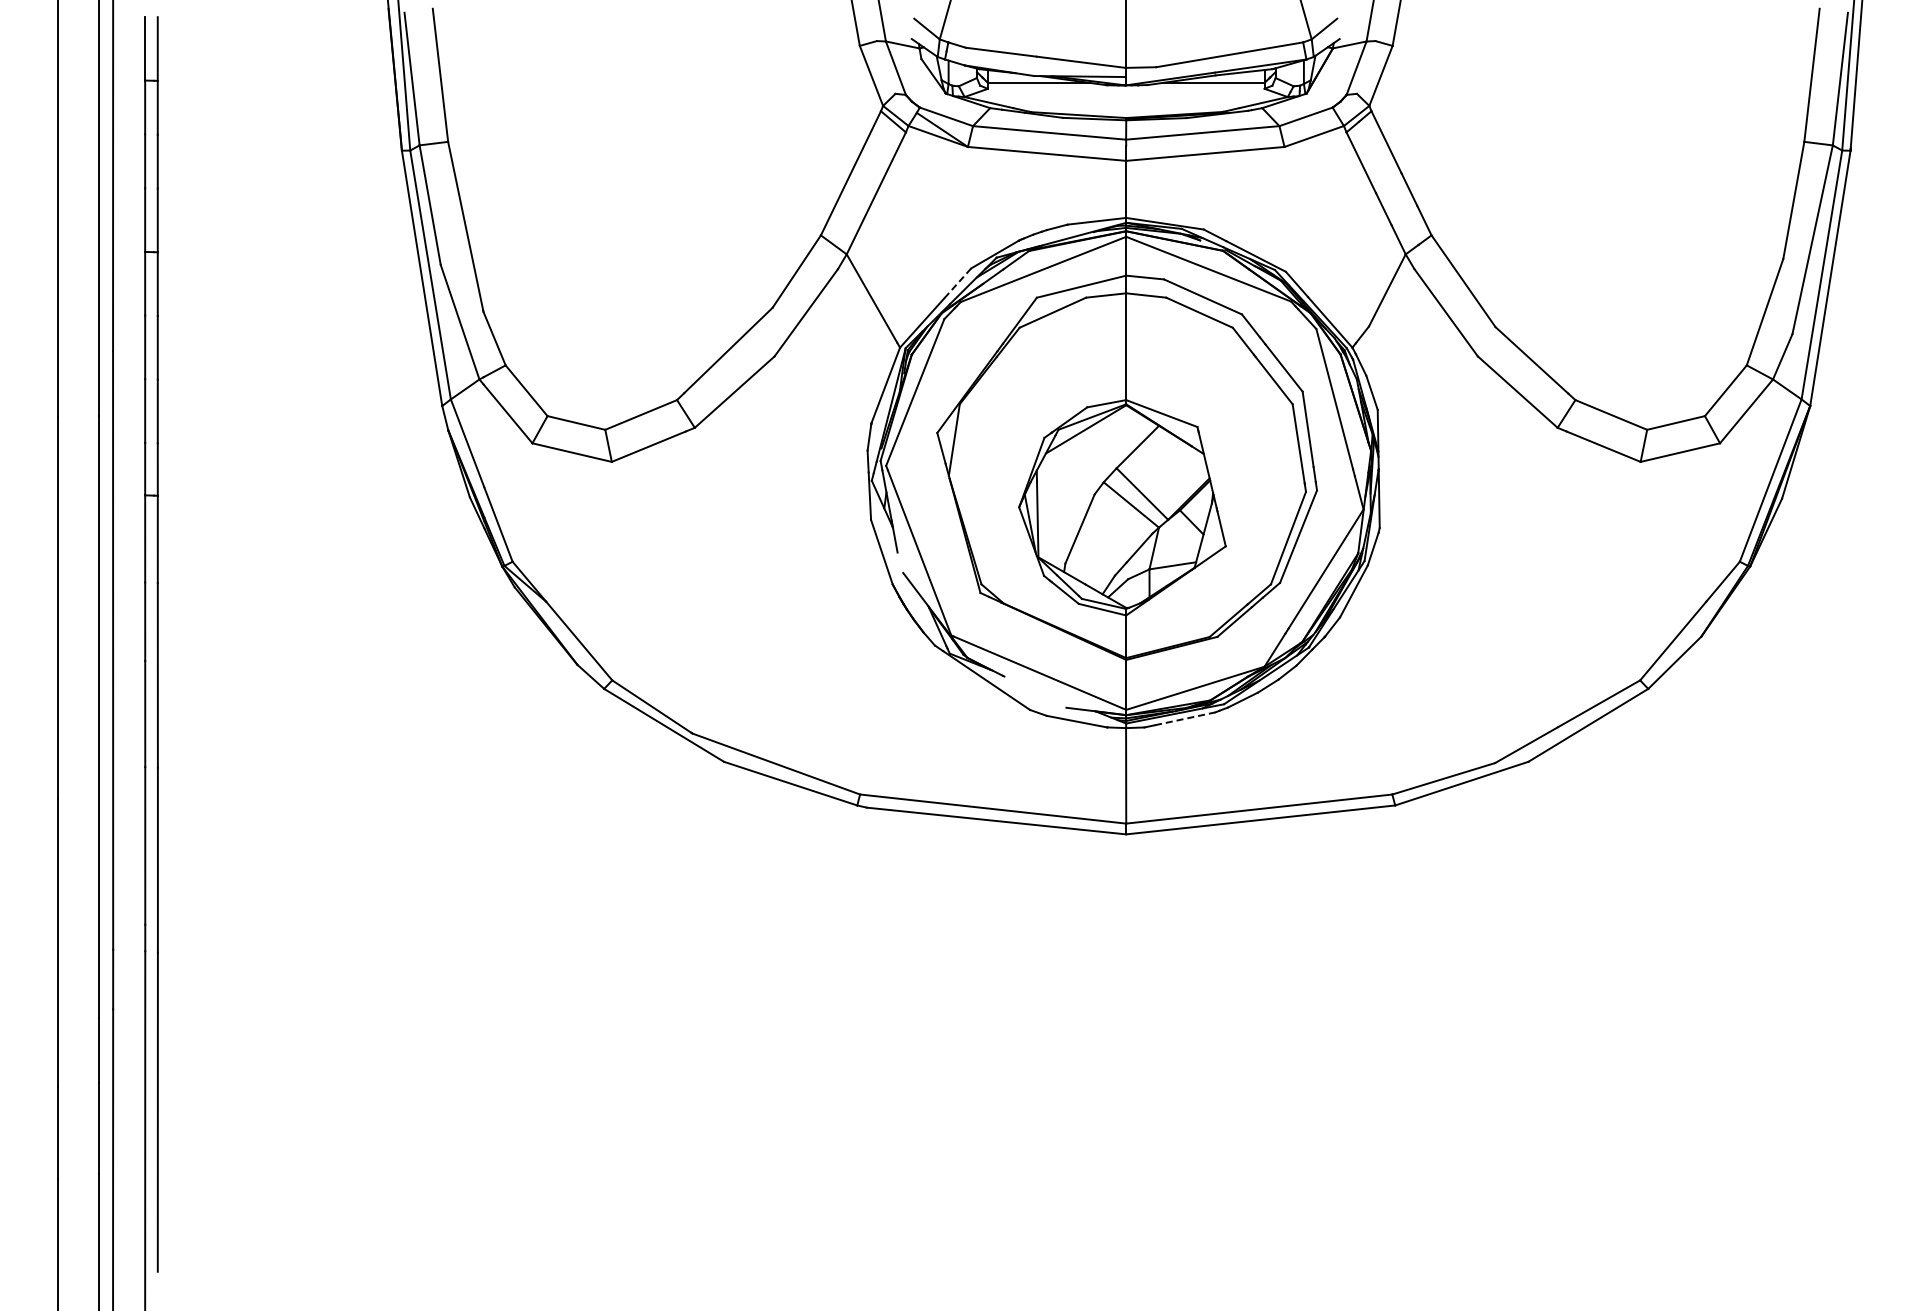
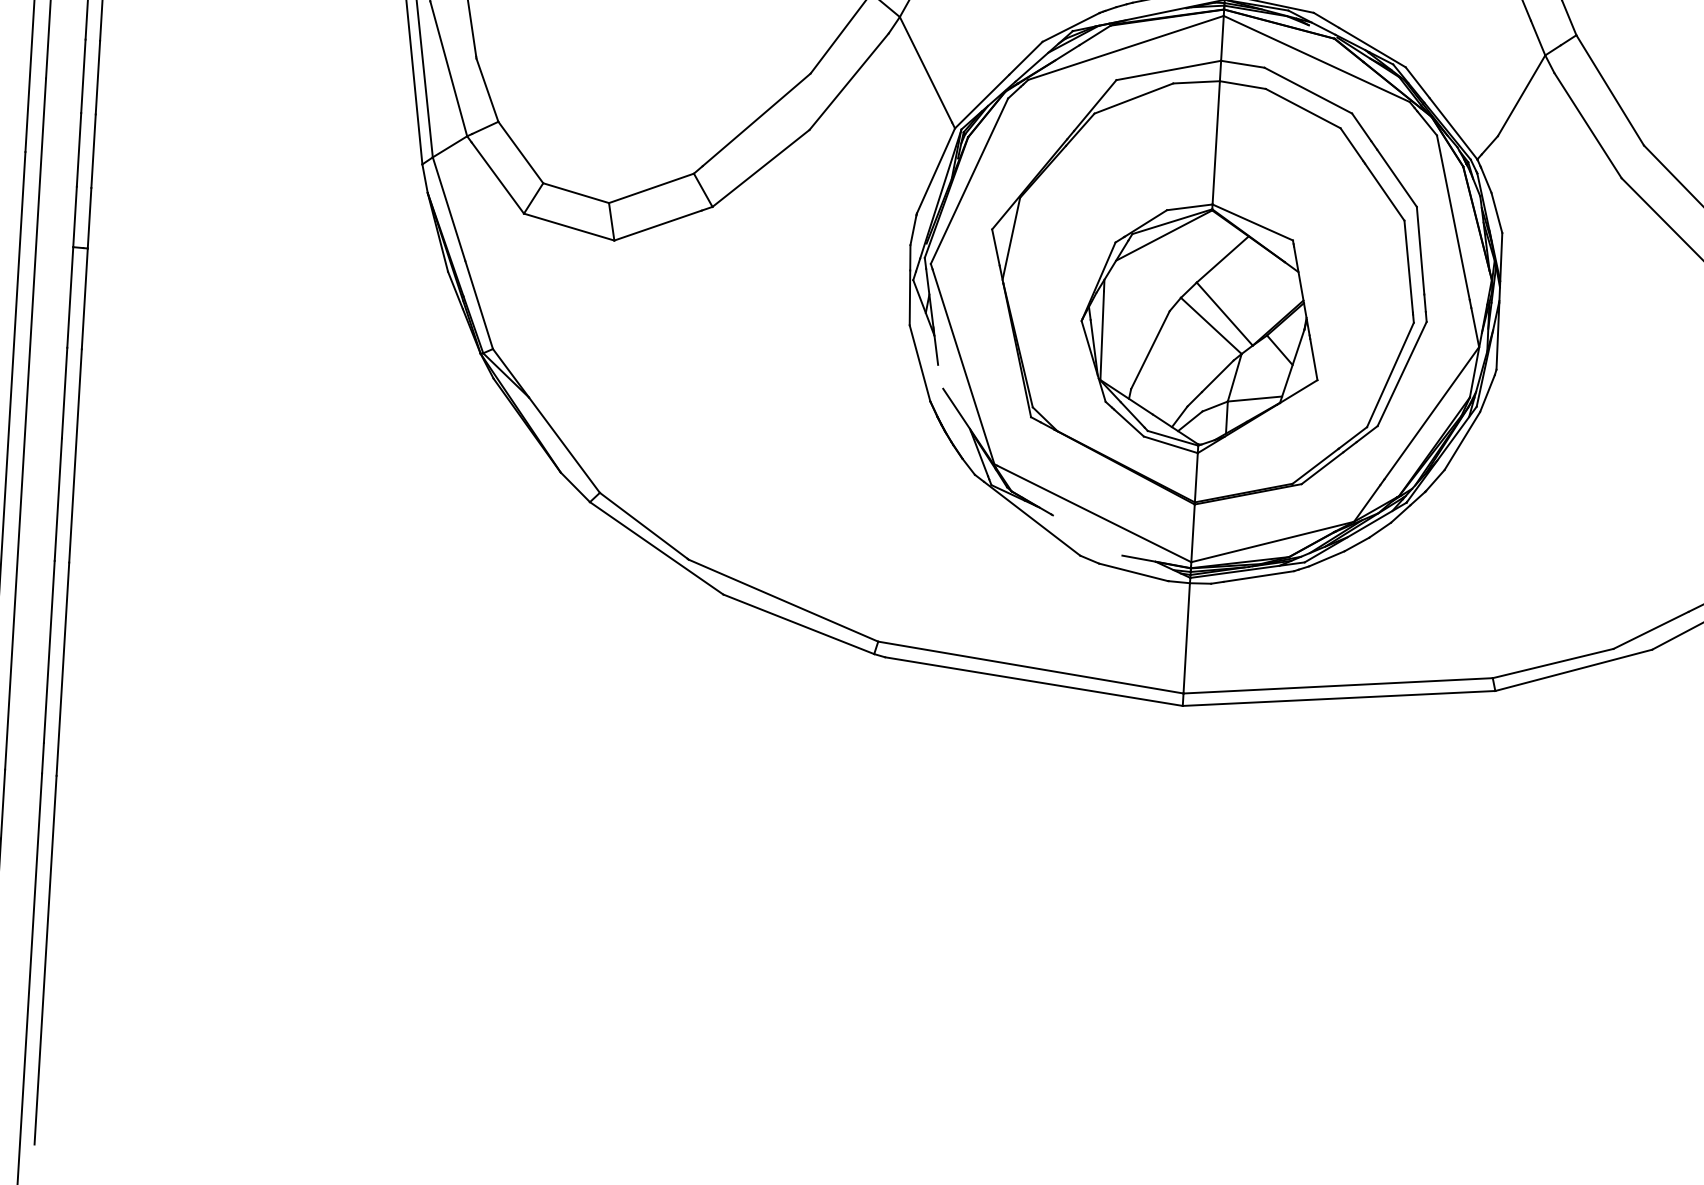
line: (957, 283) -> (1025, 58), dashed -> solid
line: (1185, 718) -> (1259, 576), dashed -> solid

